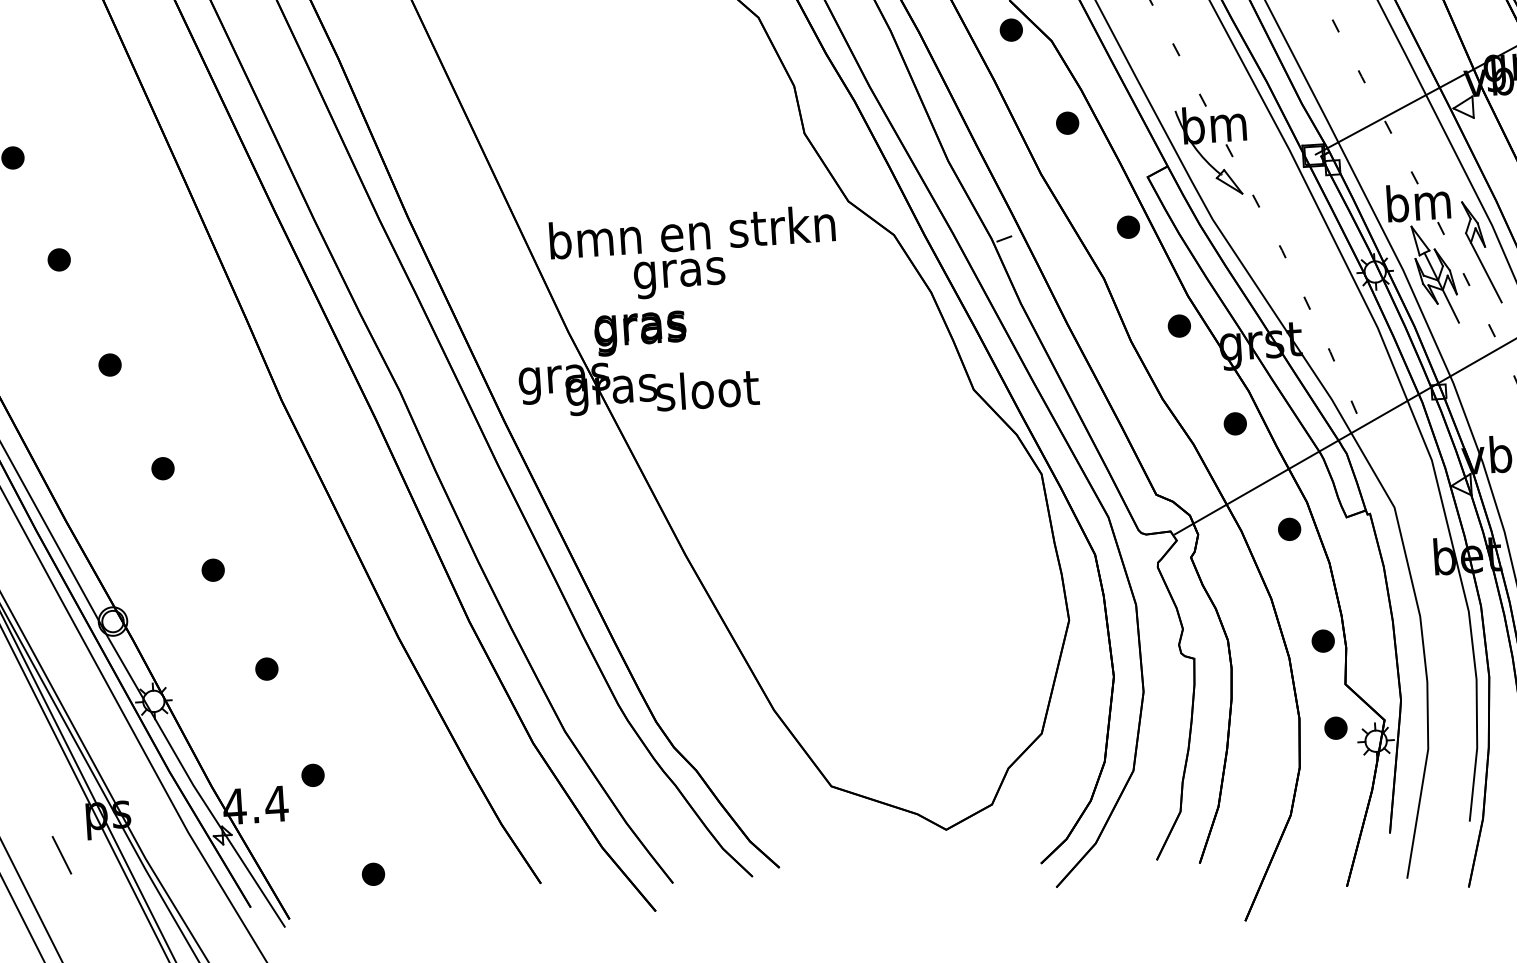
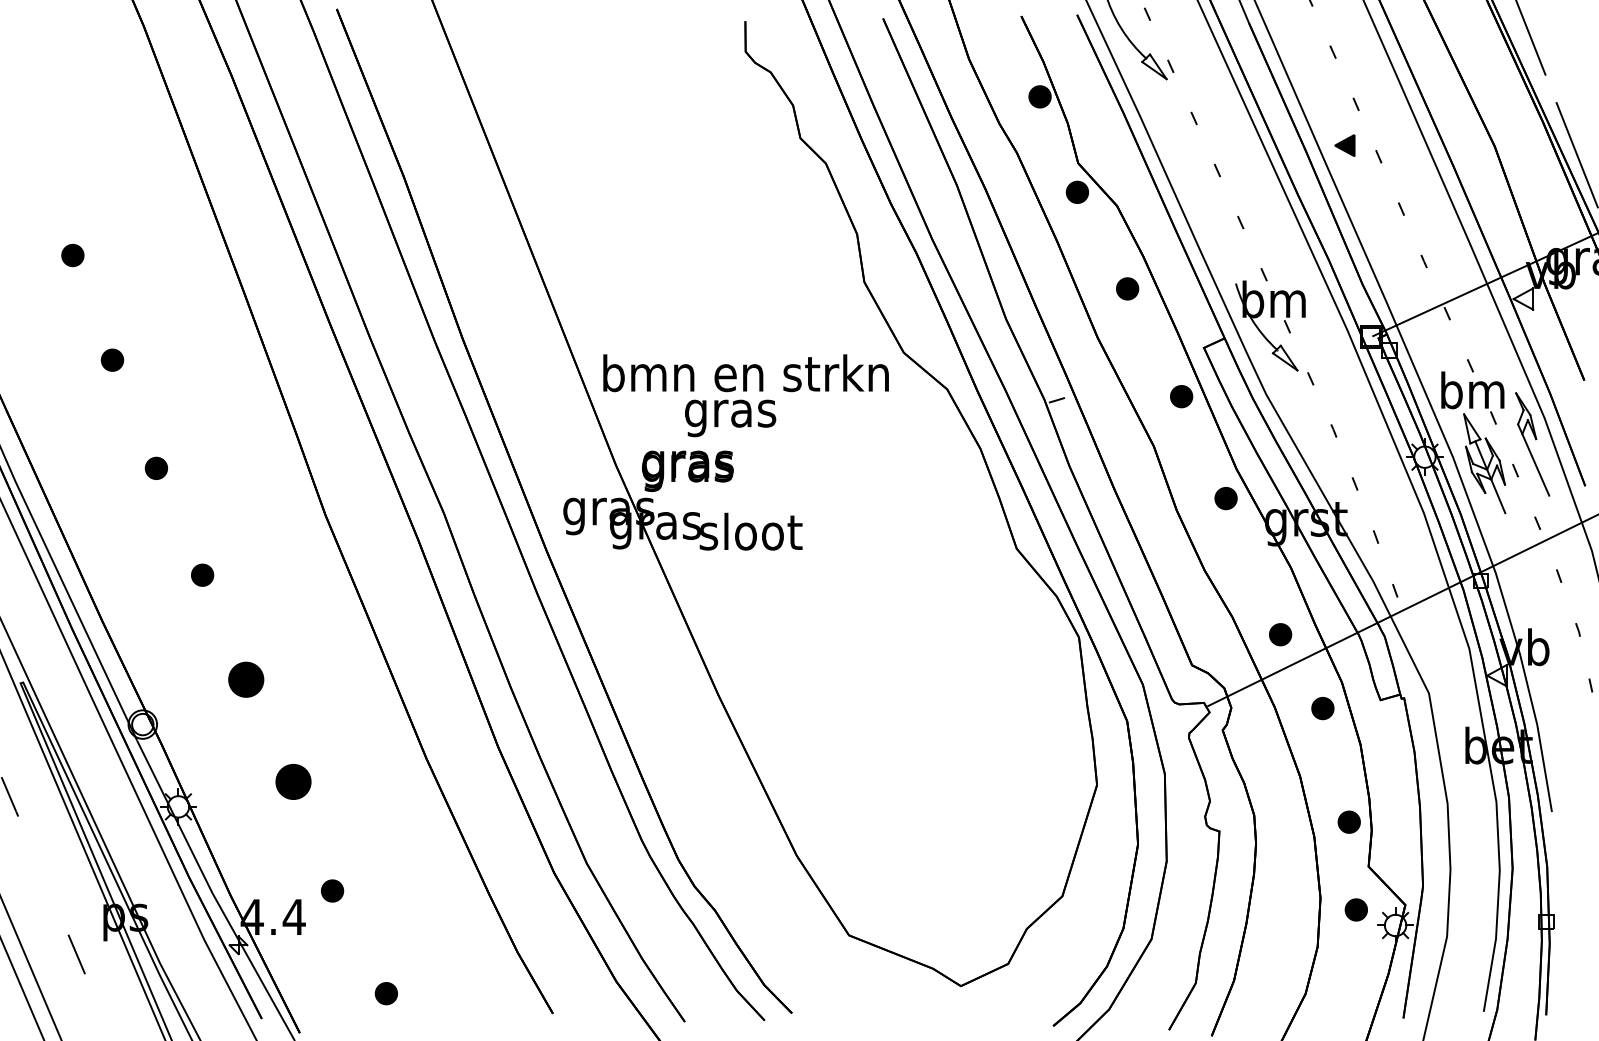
part: (1235, 423) -> (1280, 634), moved
part: (212, 569) -> (245, 679), size x1.6
part: (266, 668) -> (292, 781), size x1.6

